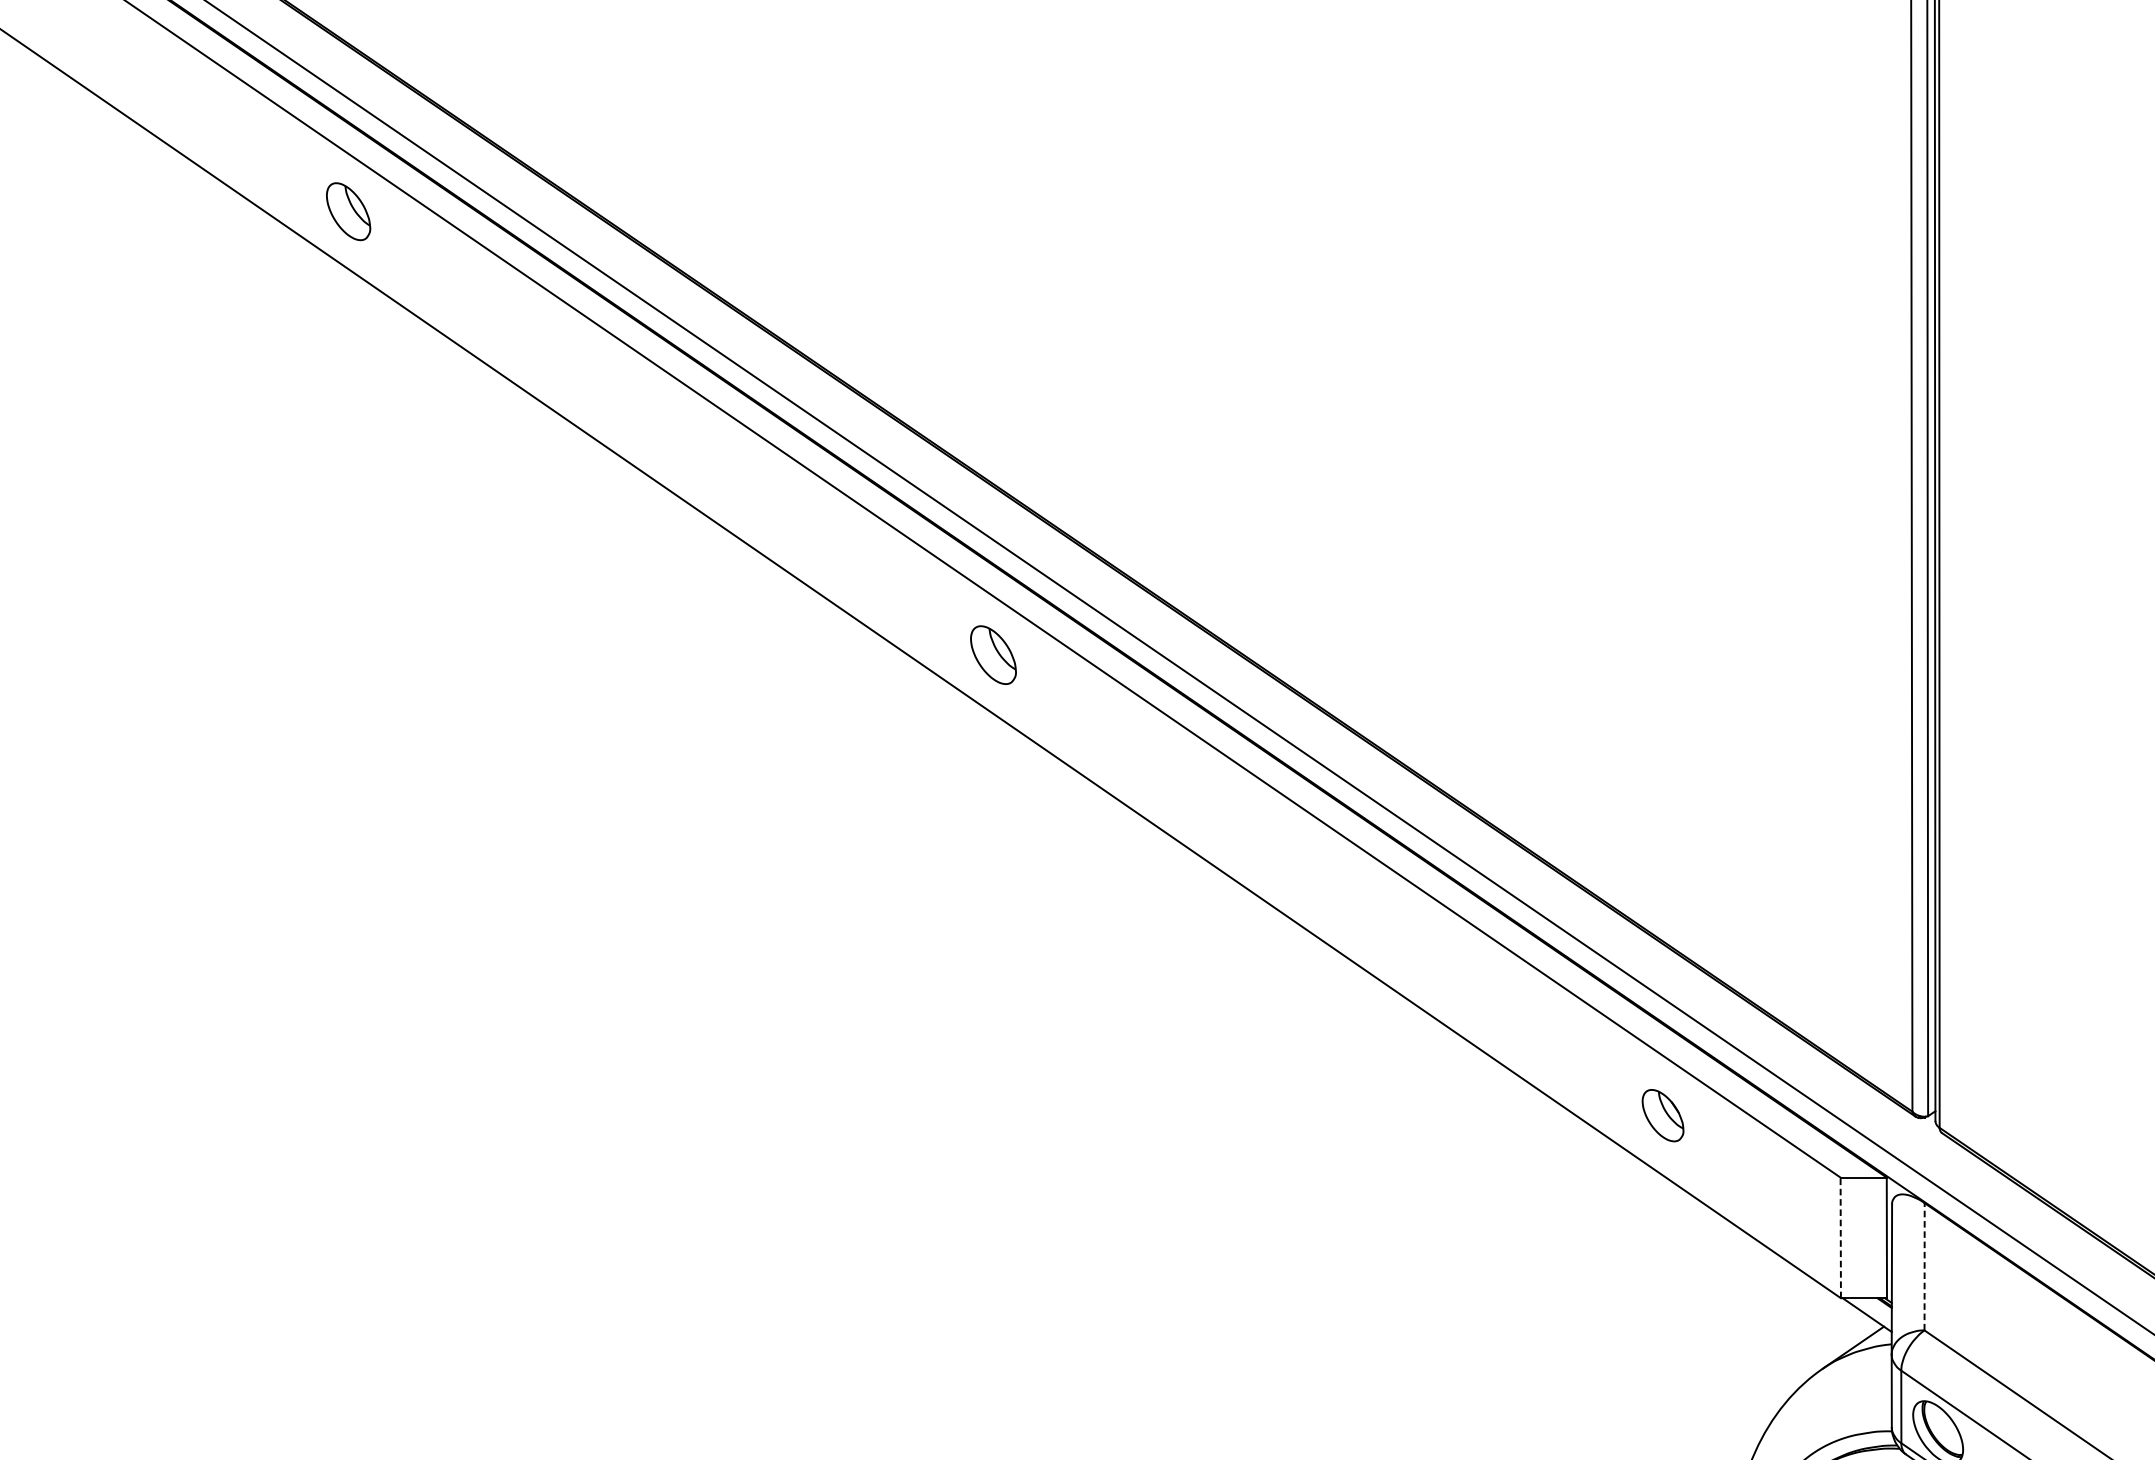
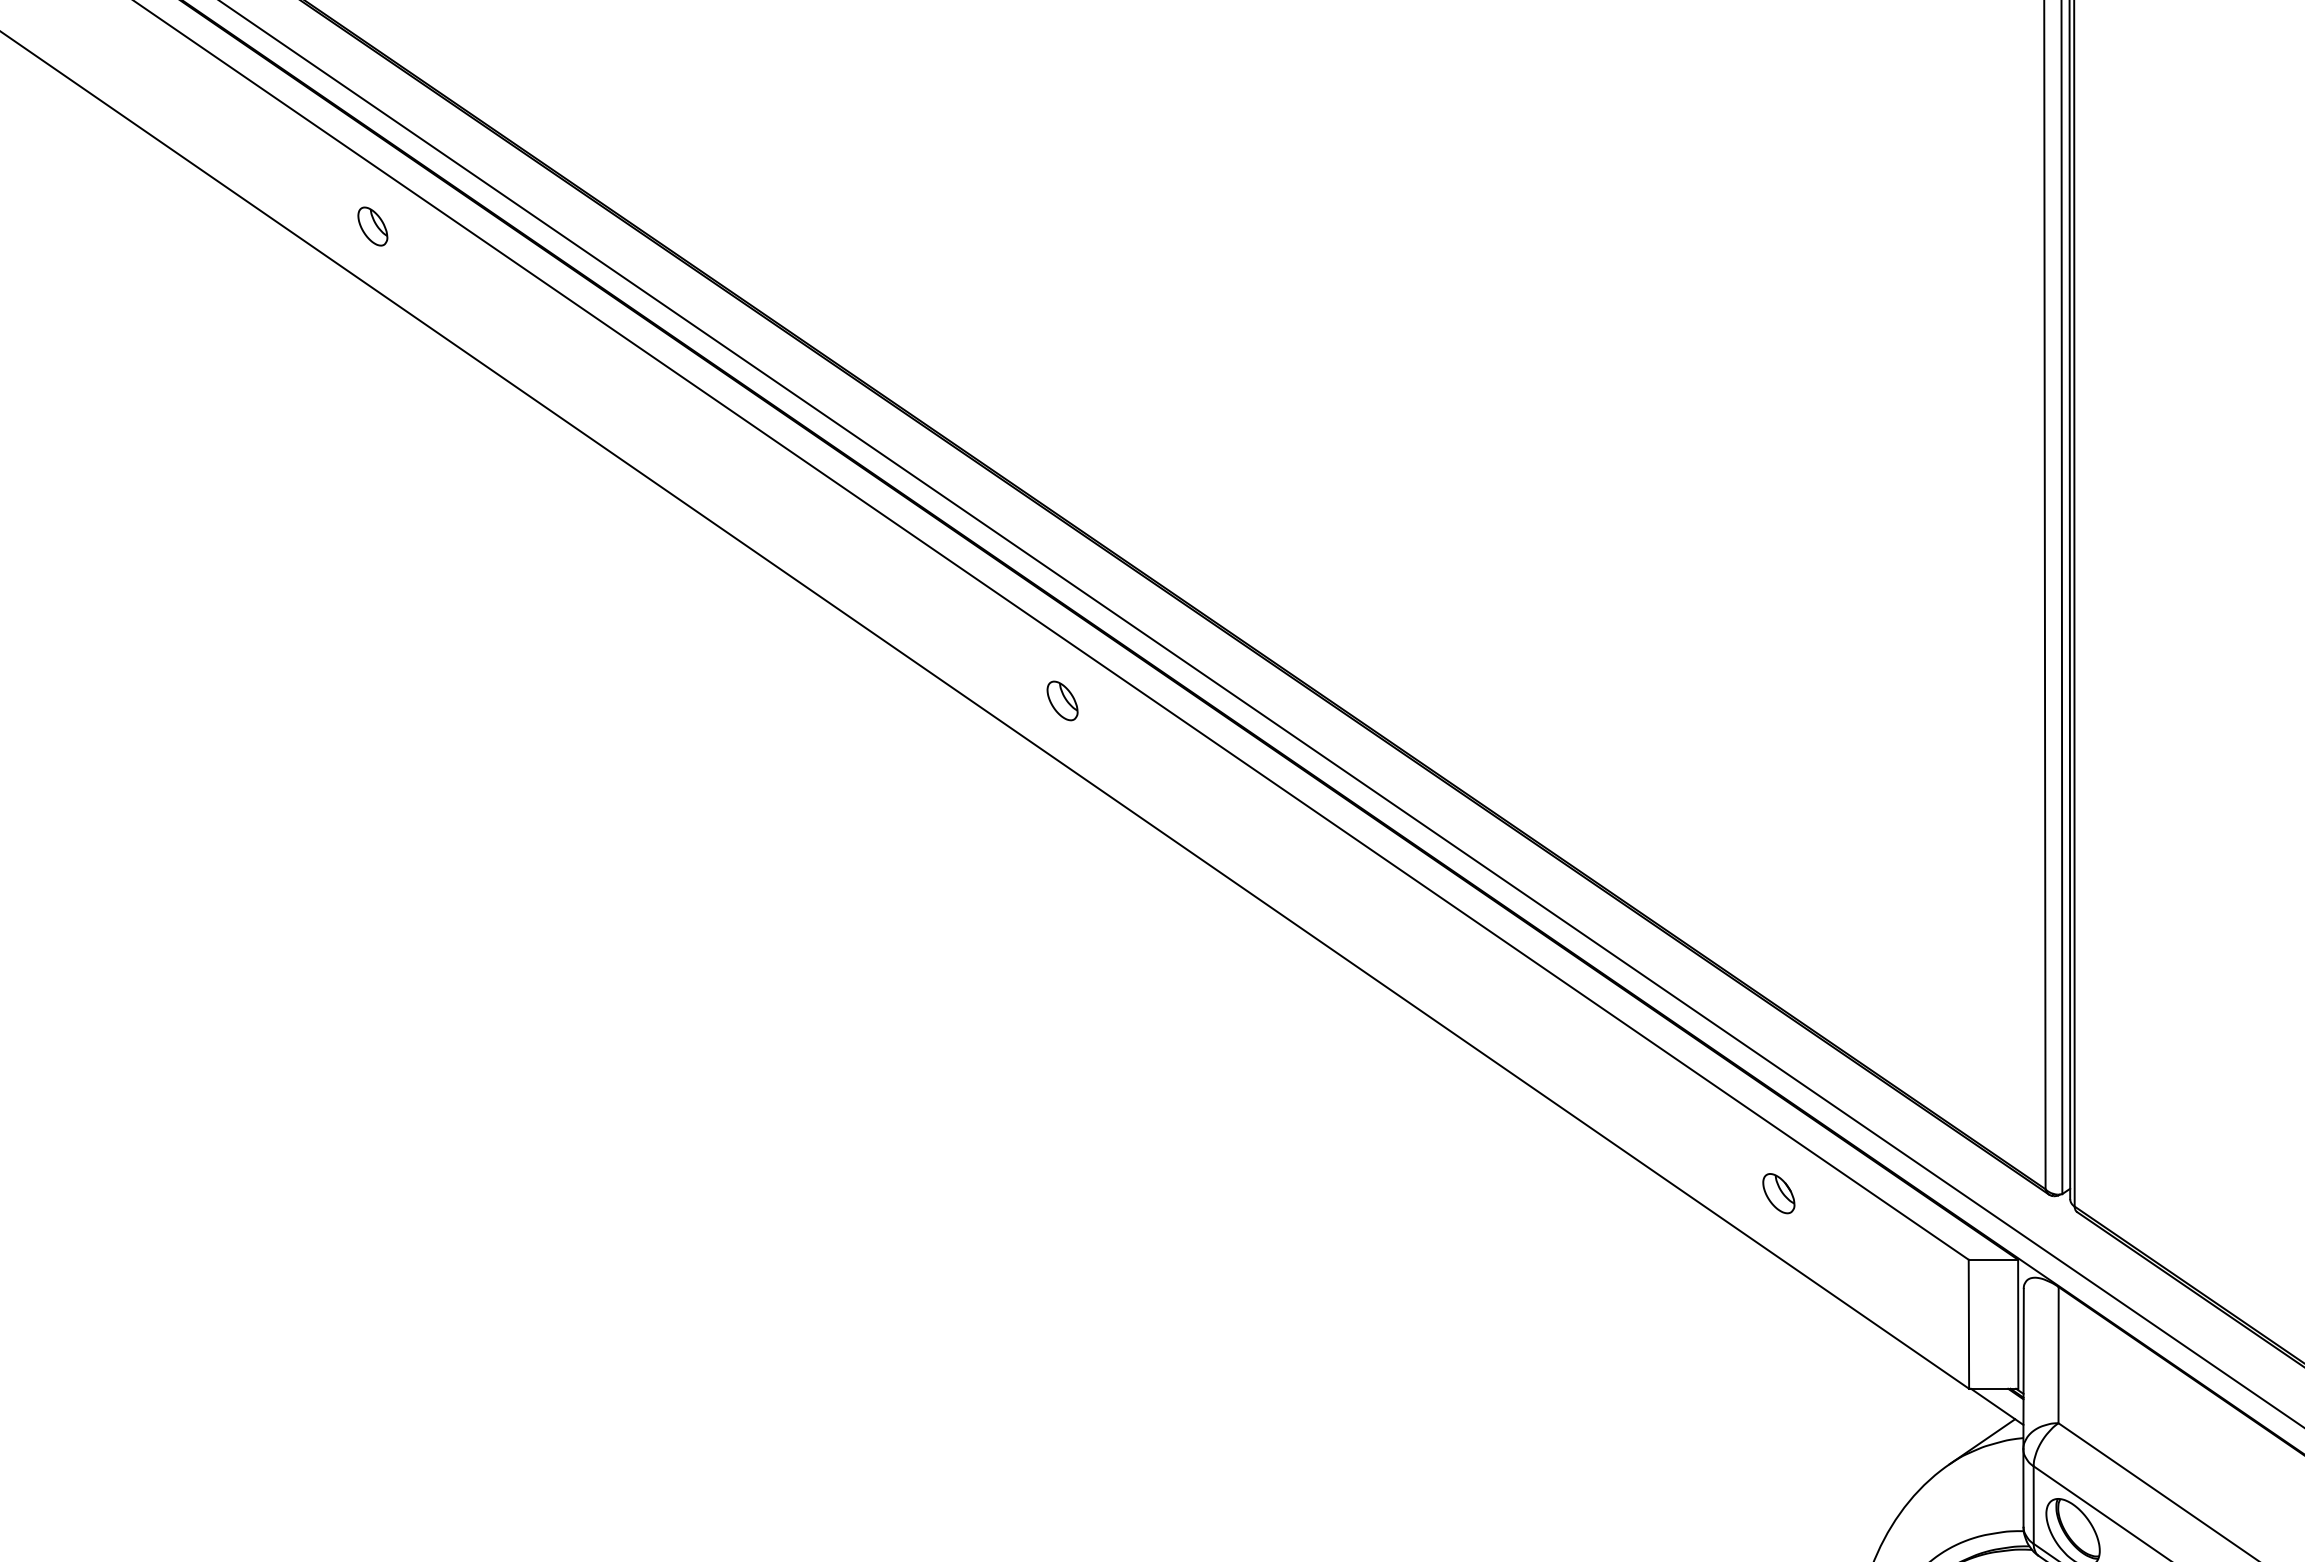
part: (348, 211) -> (372, 226), size x0.62
part: (993, 654) -> (1062, 700), size x0.62
part: (1662, 1115) -> (1778, 1193), size x0.71
line: (1840, 1238) -> (1968, 1324), dashed -> solid
line: (1924, 1266) -> (2058, 1354), dashed -> solid

